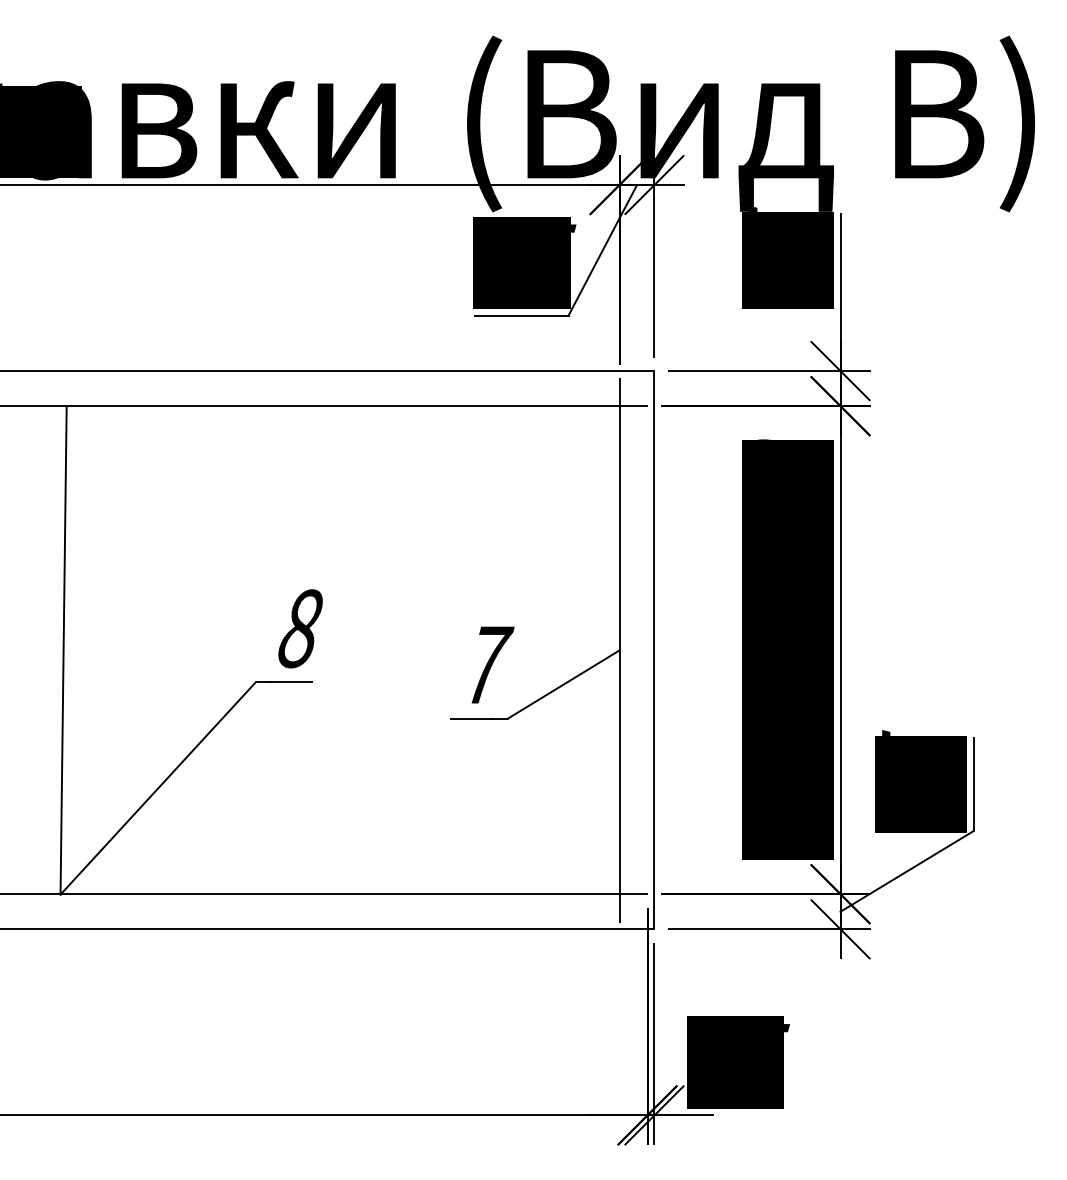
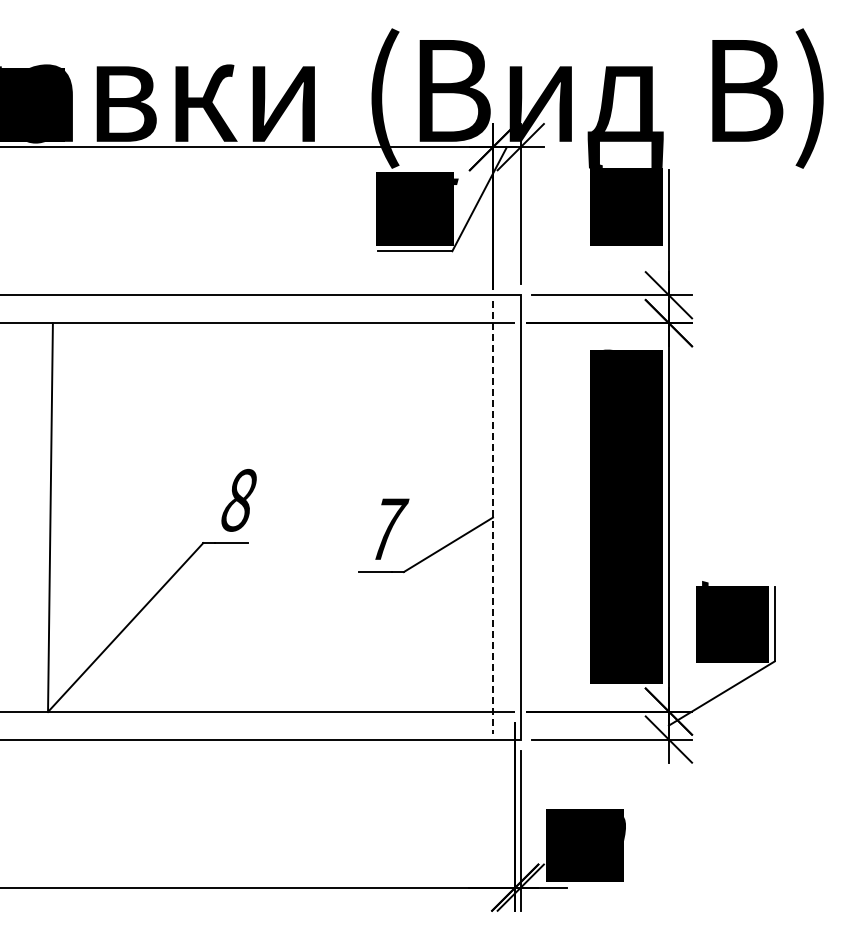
line: (620, 650) -> (493, 517), solid -> dashed
text: (787, 1039) -> (626, 827), 15 -> 10

